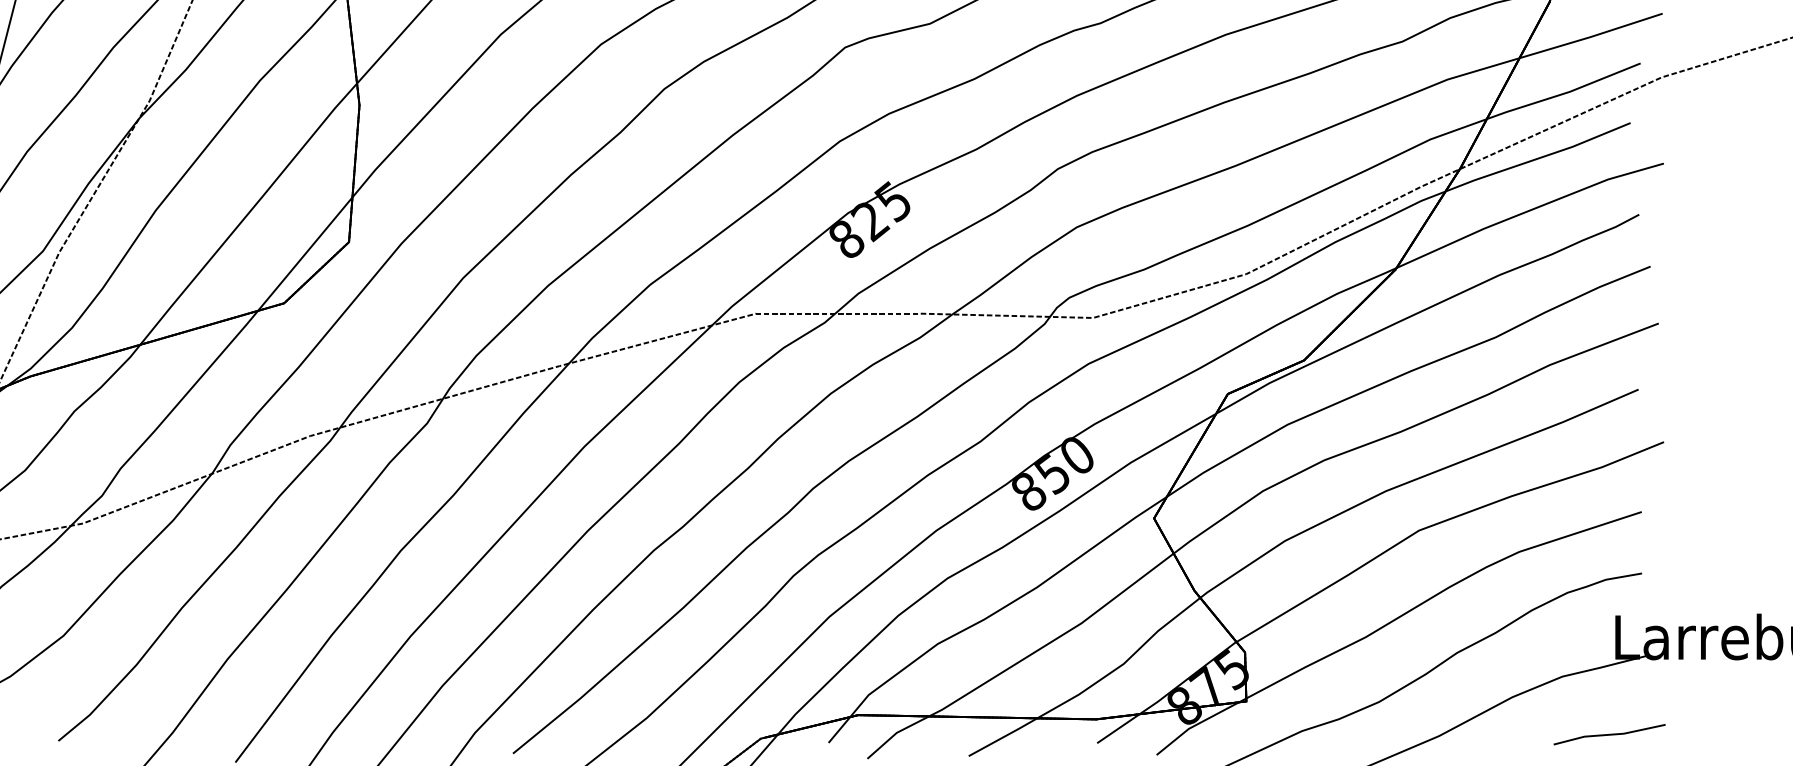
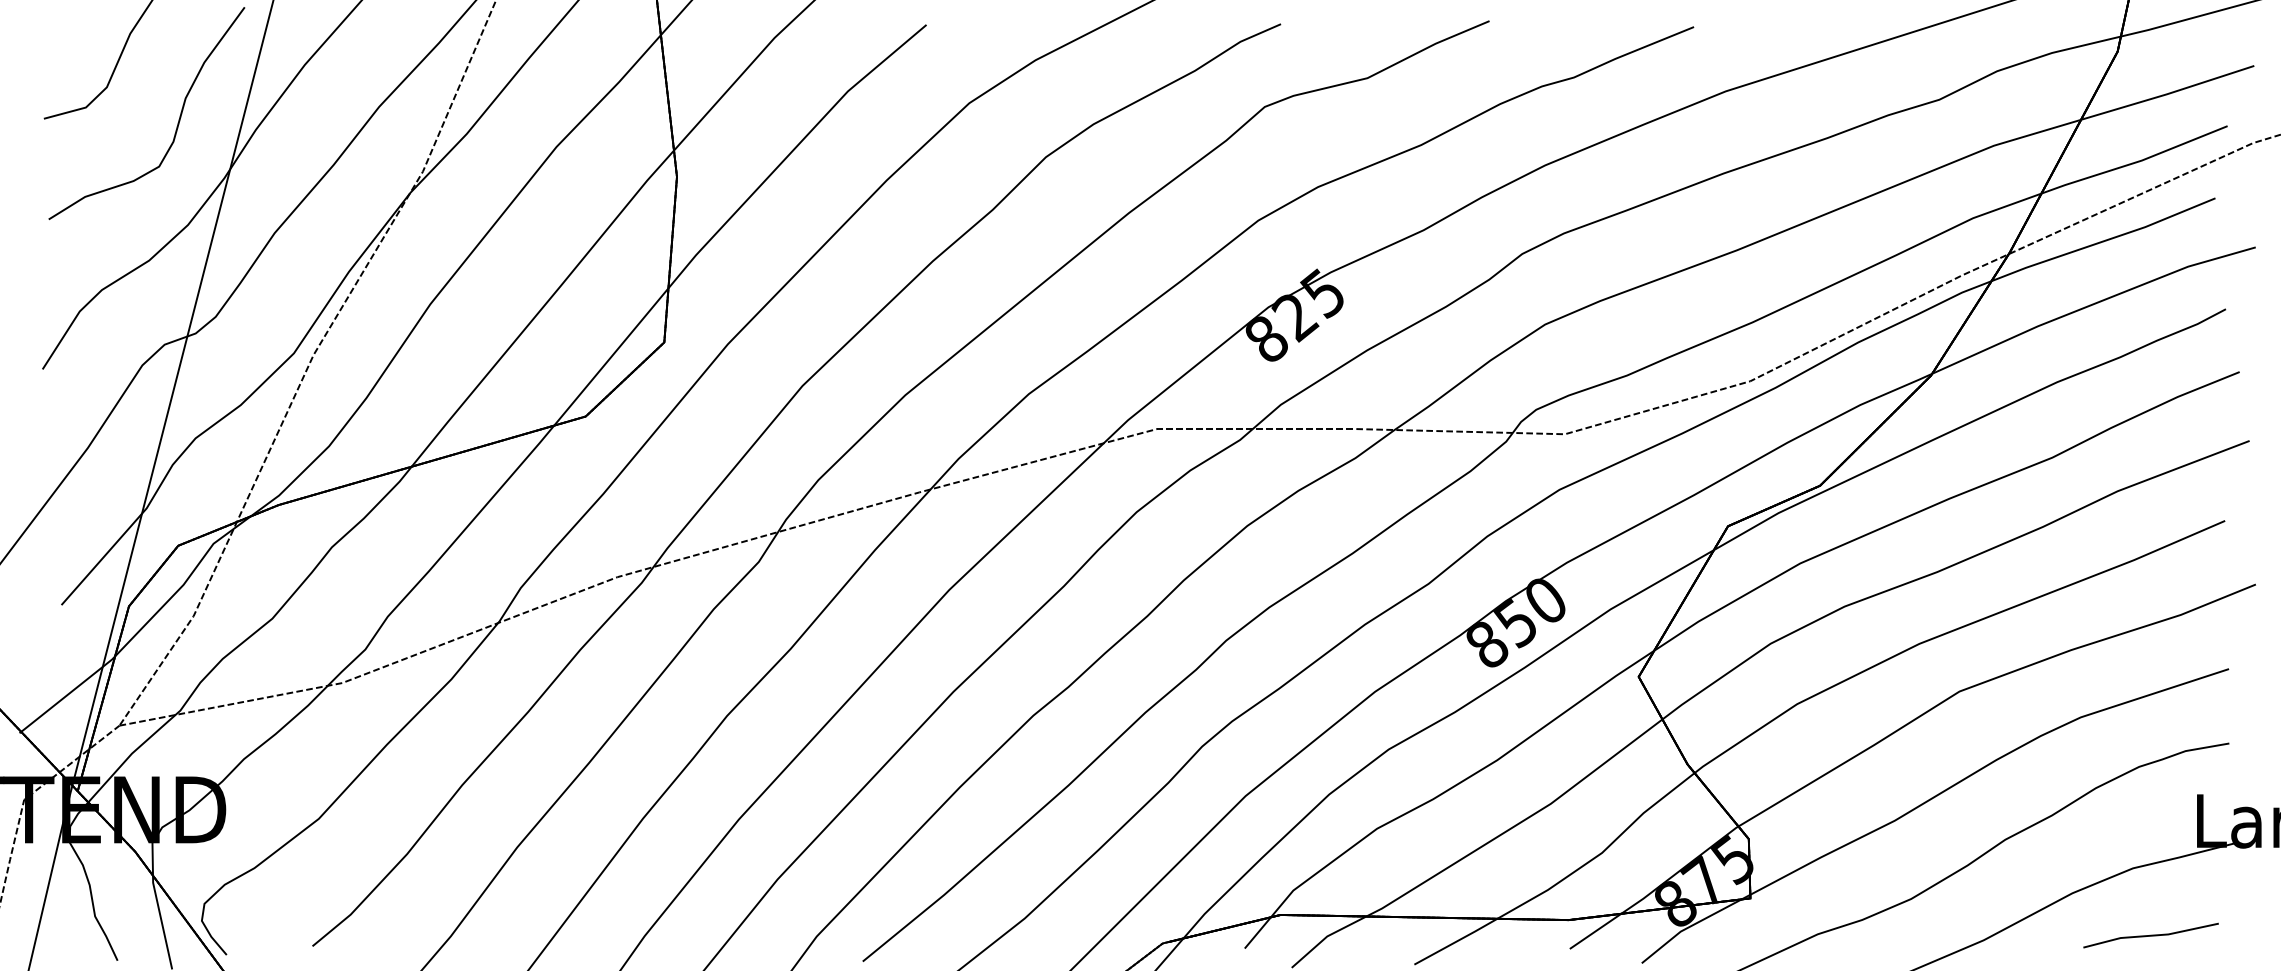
part: (1609, 734) -> (2150, 935), moved

